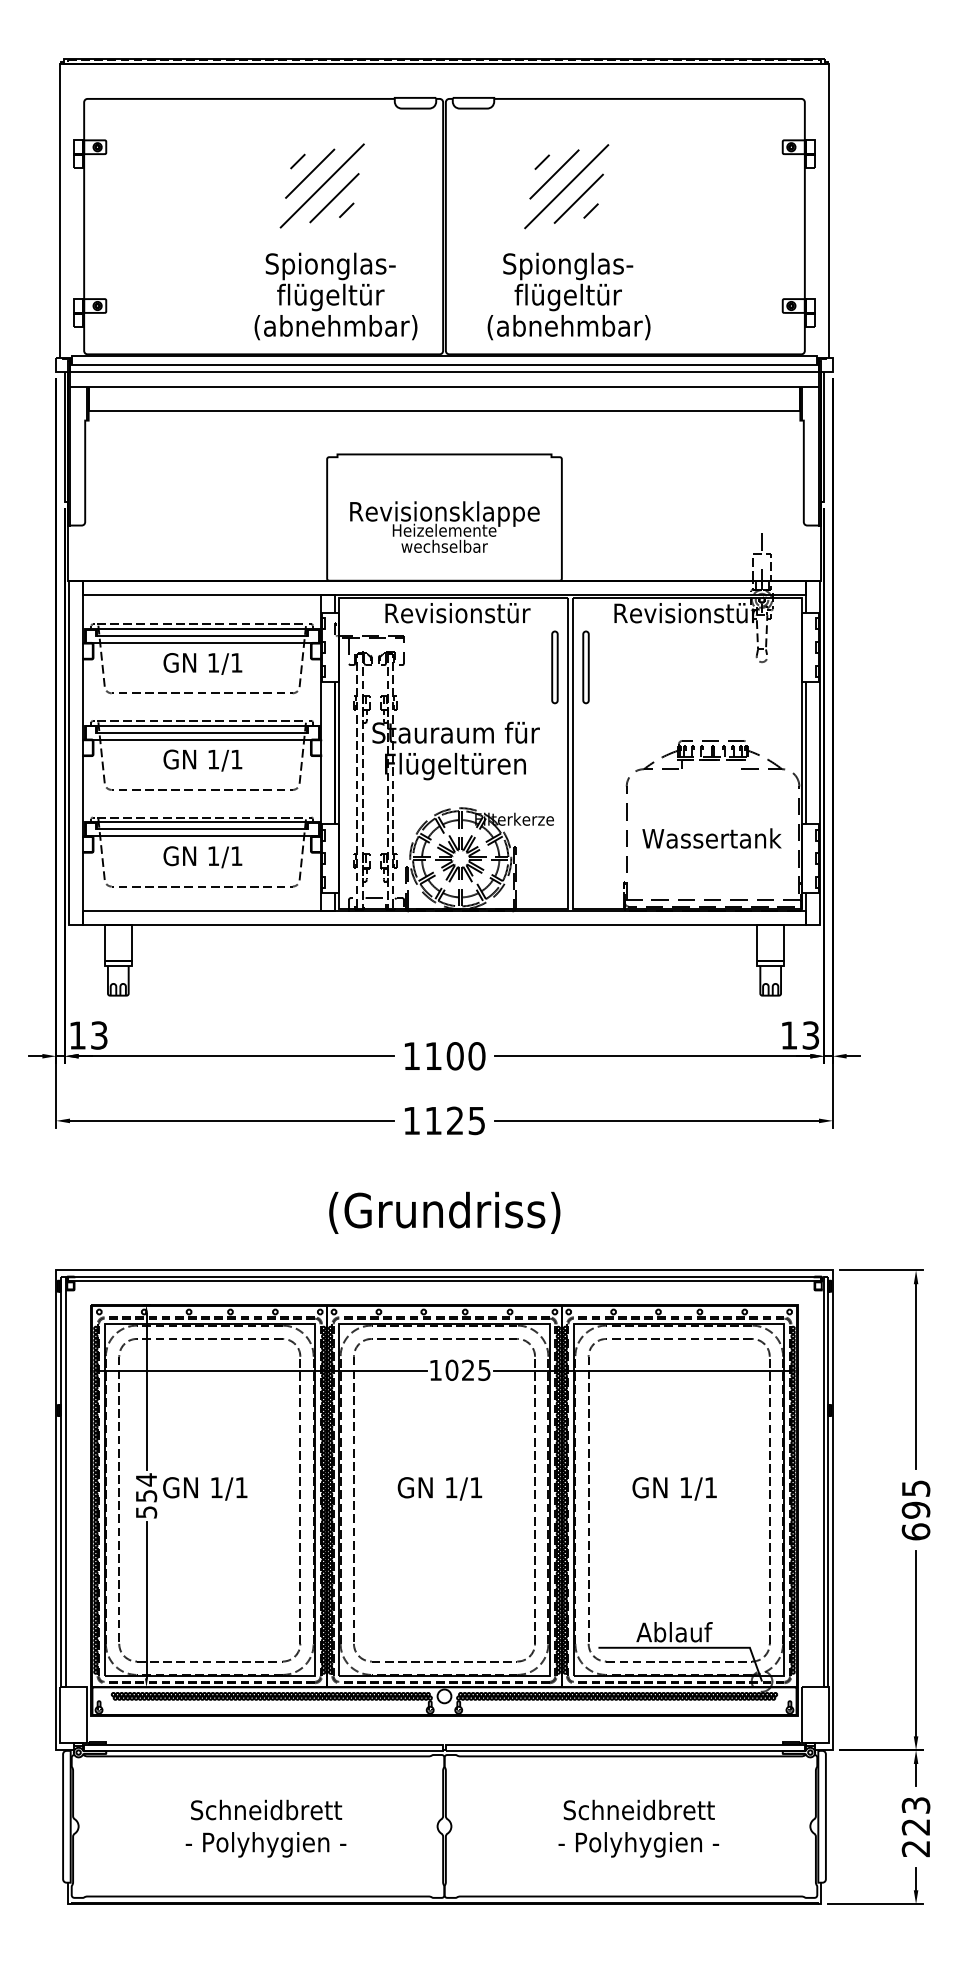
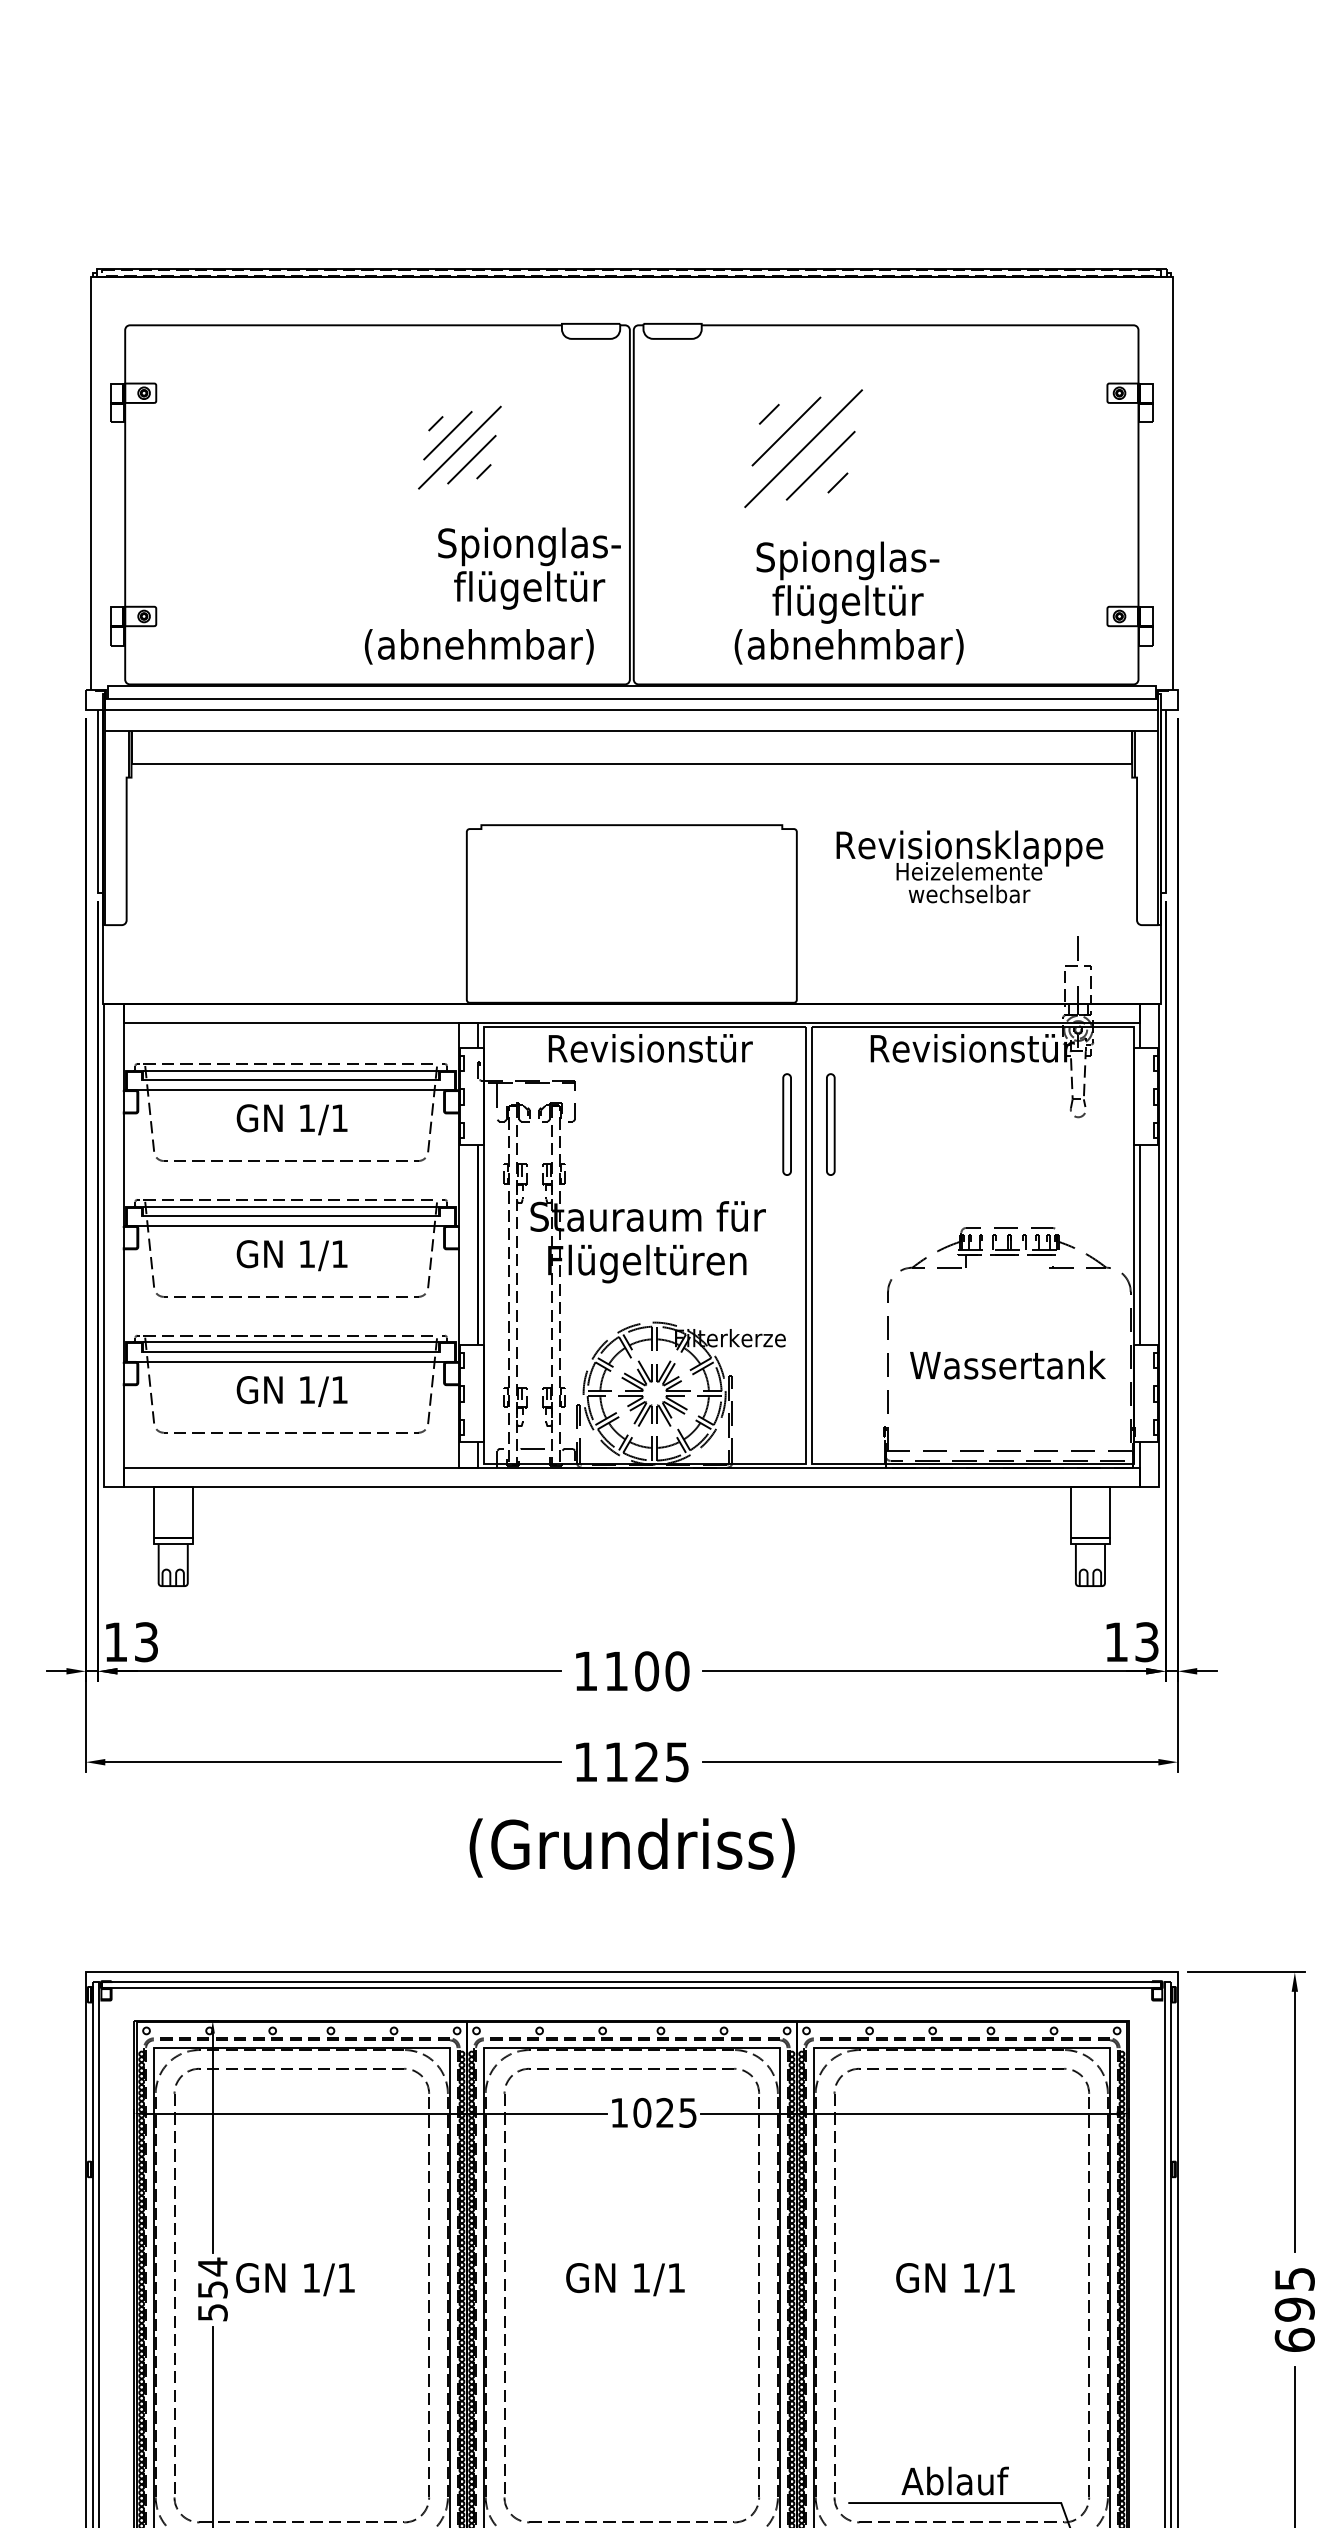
part: (321, 185) -> (458, 447), size x0.7
text: (330, 281) -> (529, 567), moved
text: (568, 296) -> (848, 603), moved
text: (444, 526) -> (969, 866), moved
text: (444, 1212) -> (631, 1847), moved

